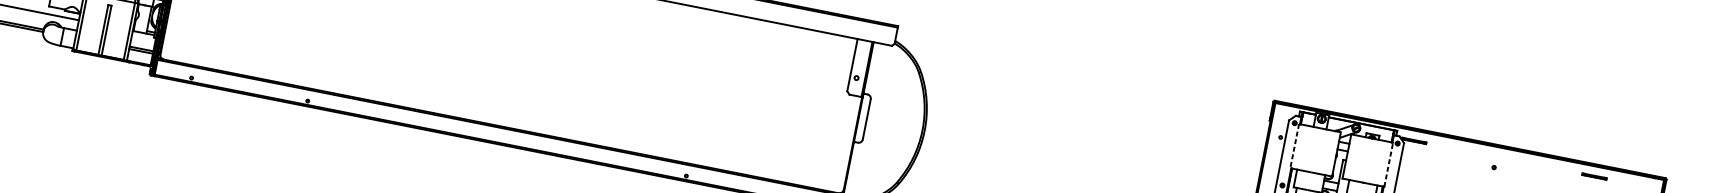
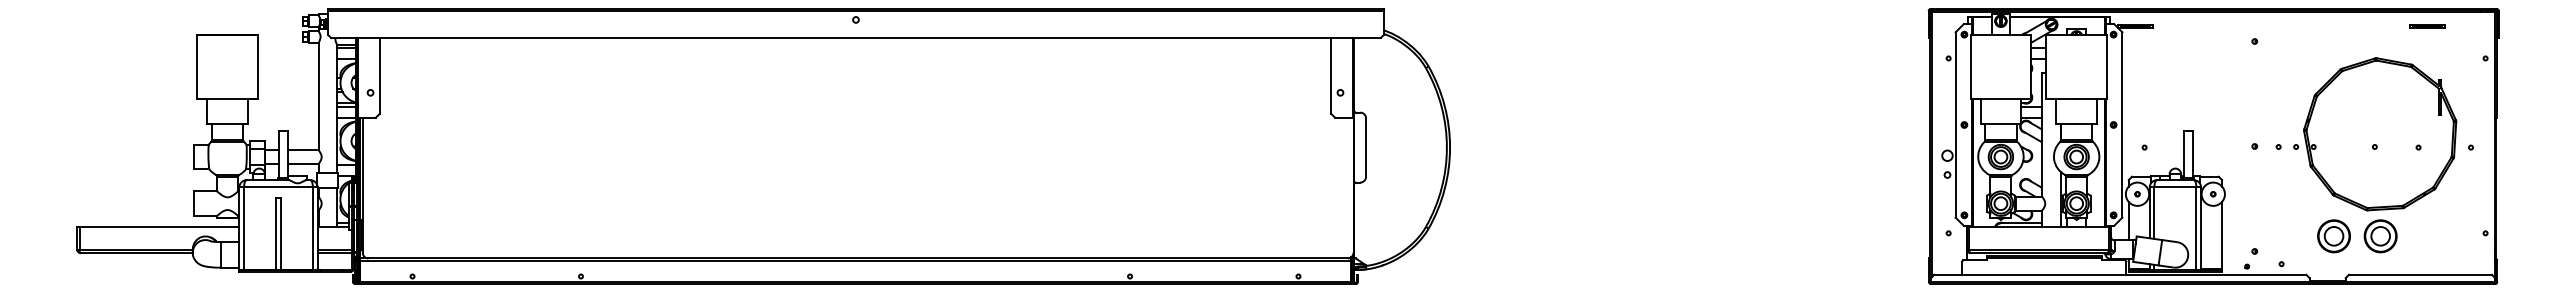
line: (1294, 146) -> (1970, 67), dashed -> solid
line: (1388, 164) -> (2106, 66), dashed -> solid
line: (1594, 176) -> (2427, 26), moved

